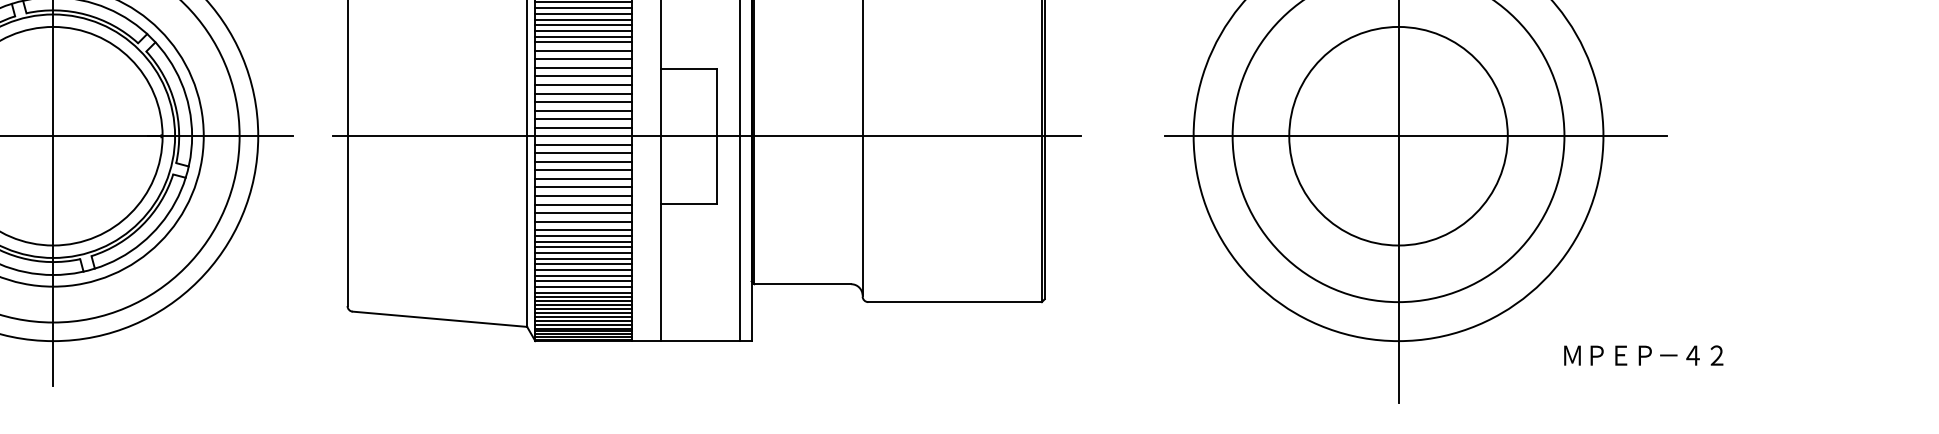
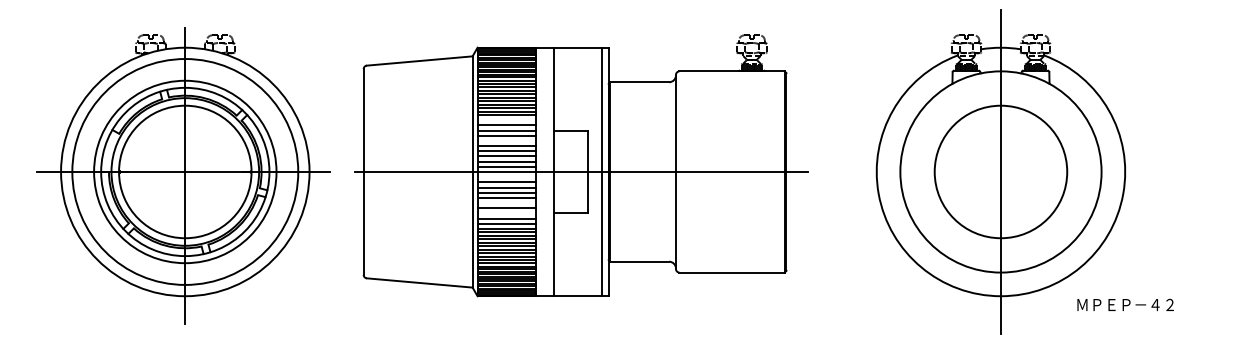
line: (583, 51) -> (506, 120), removed
line: (583, 84) -> (506, 140), removed
line: (1415, 135) -> (1011, 171), removed
line: (583, 145) -> (506, 177), removed
line: (583, 188) -> (506, 203), removed
line: (583, 204) -> (506, 213), removed
text: (1643, 354) -> (1125, 304), moved

